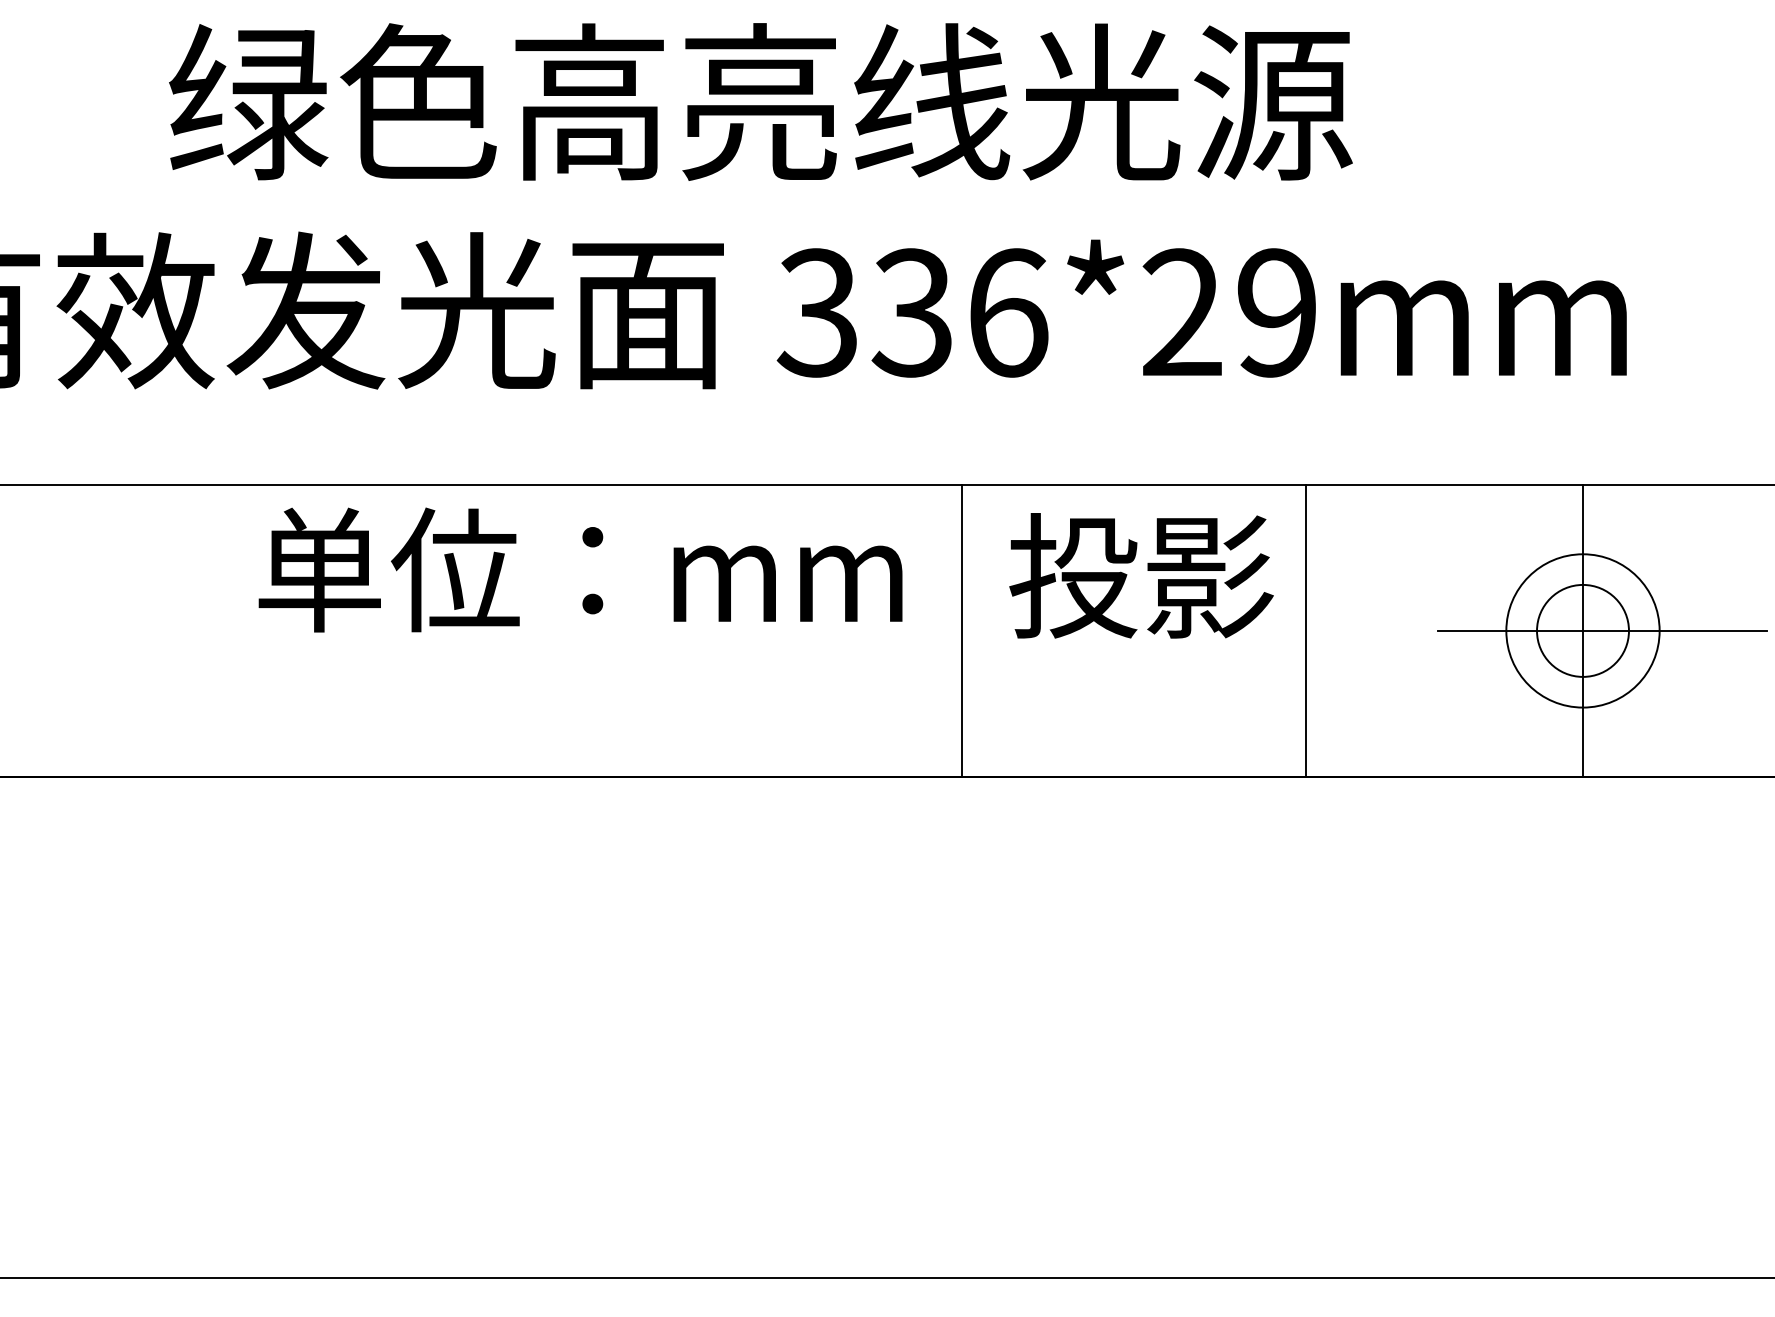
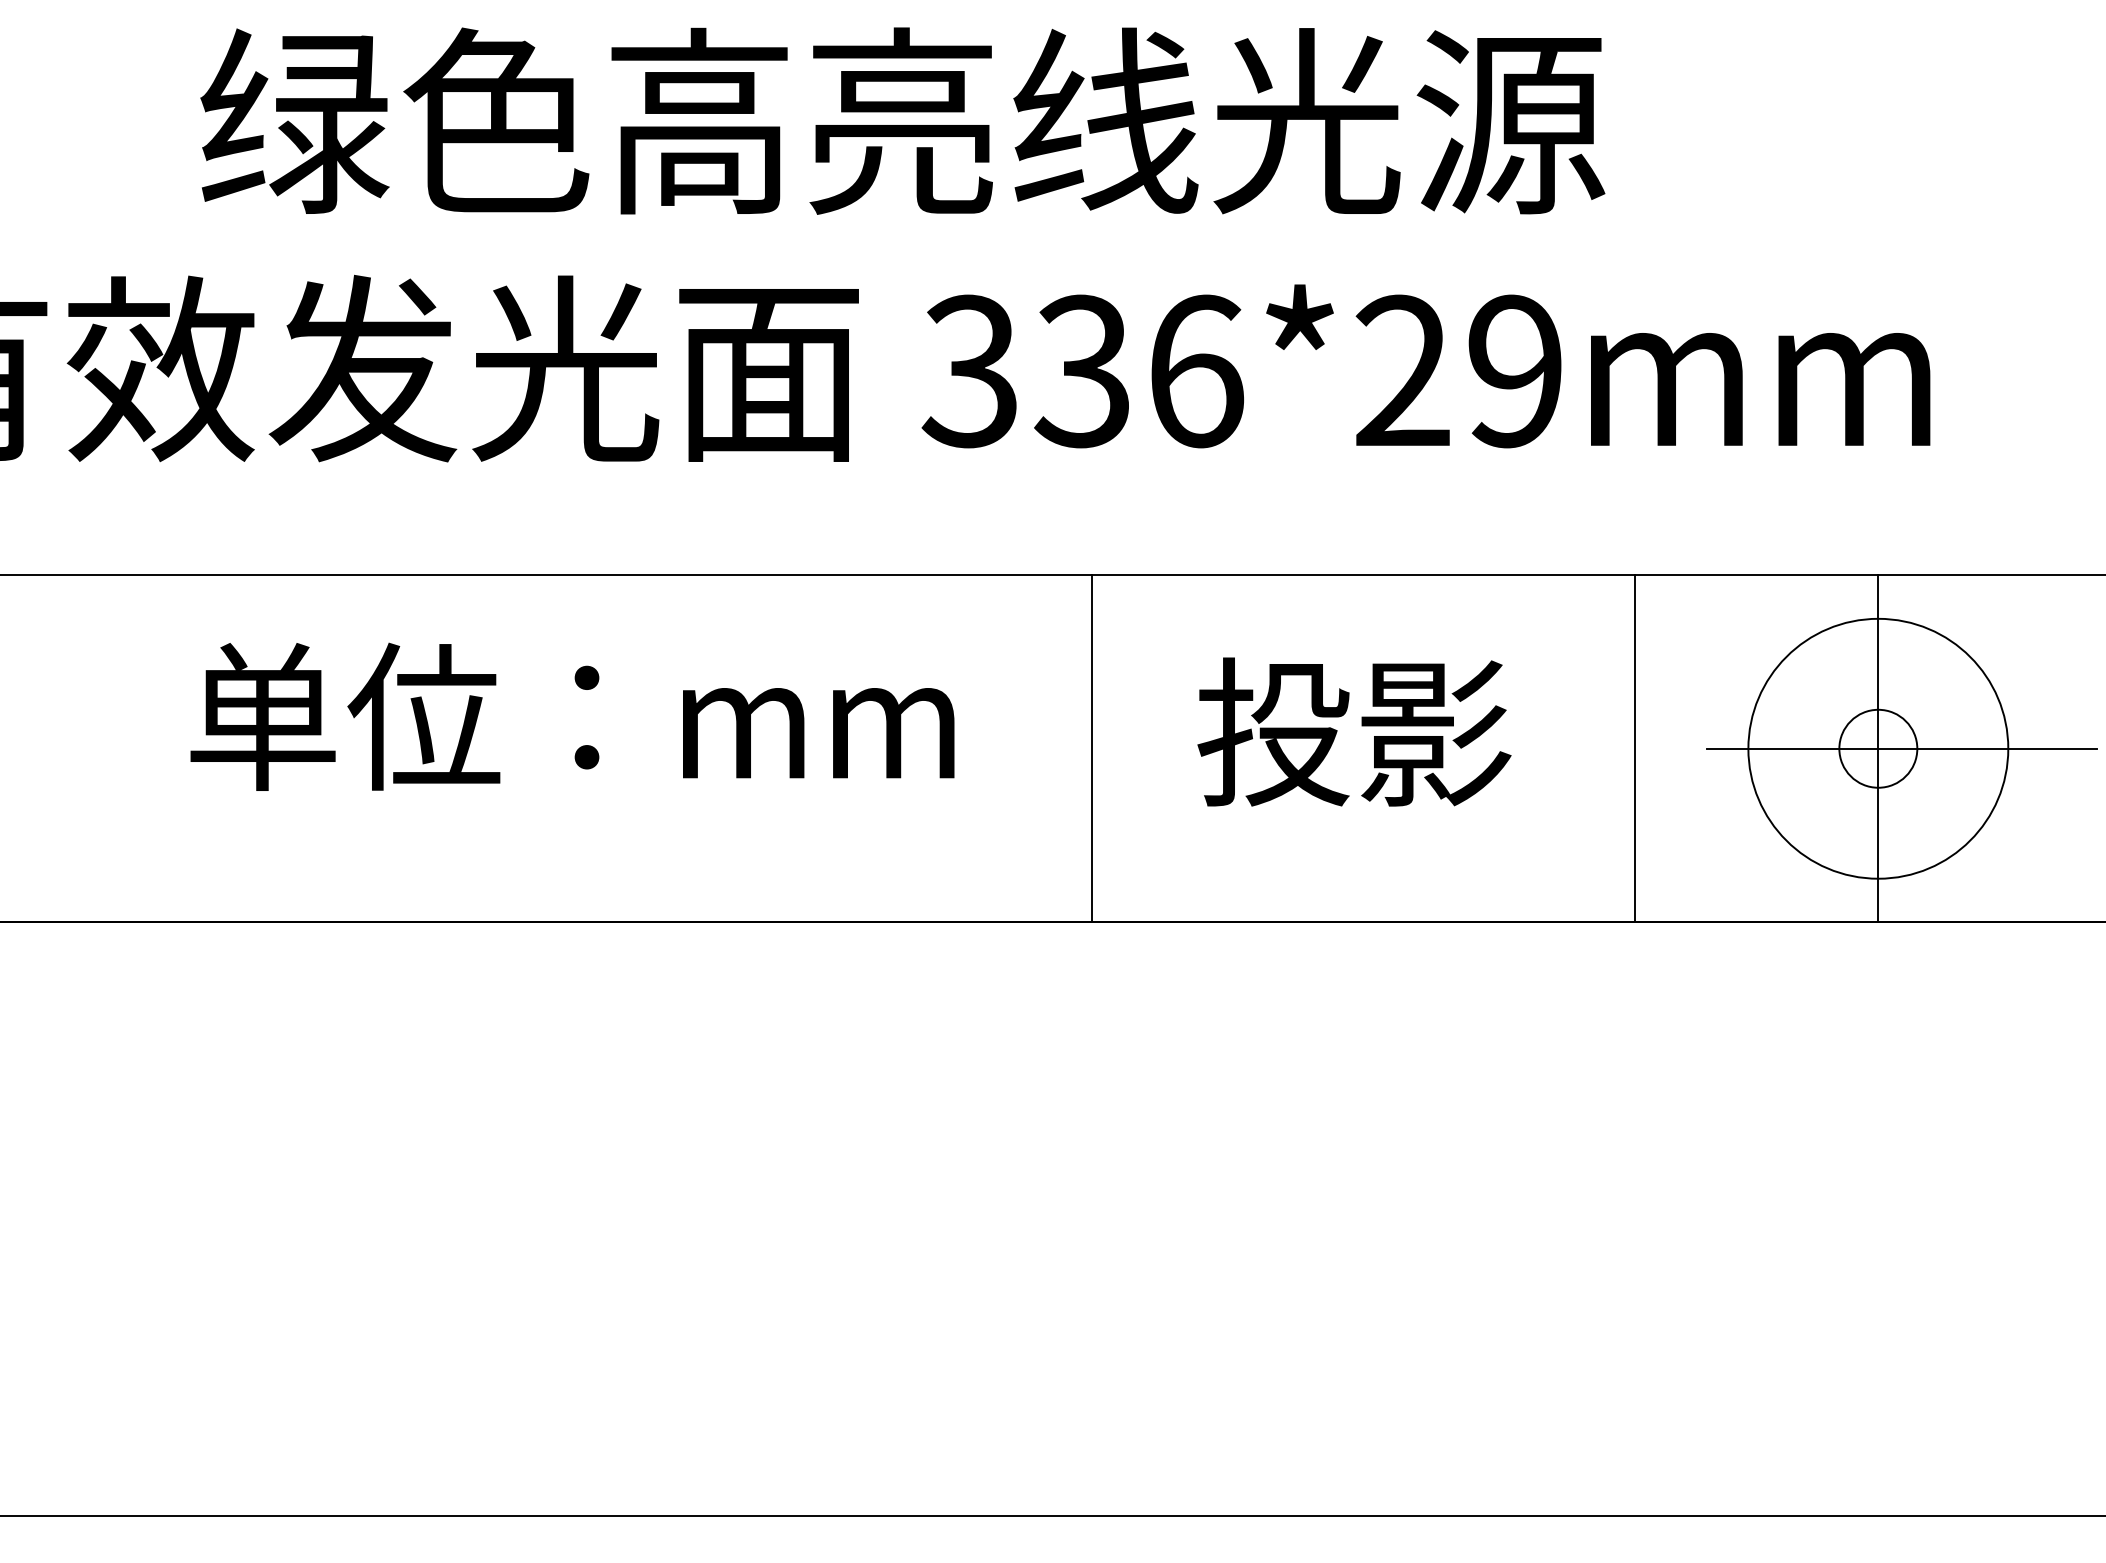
text: (580, 569) -> (572, 716), moved
text: (1141, 575) -> (1354, 731), moved
line: (961, 630) -> (1092, 748), moved
line: (1305, 630) -> (1634, 748), moved
circle: (1582, 630) -> (1877, 748), size x0.71
circle: (1582, 630) -> (1877, 748), size x1.43

